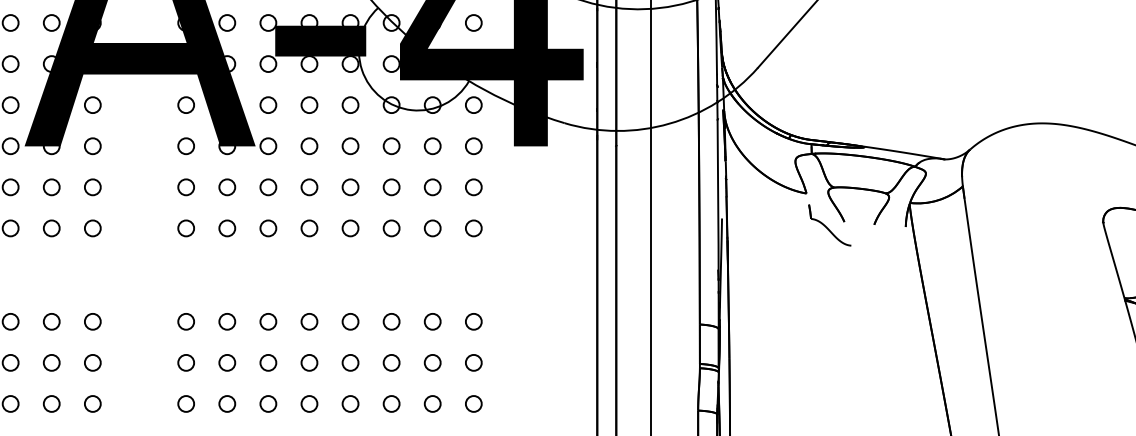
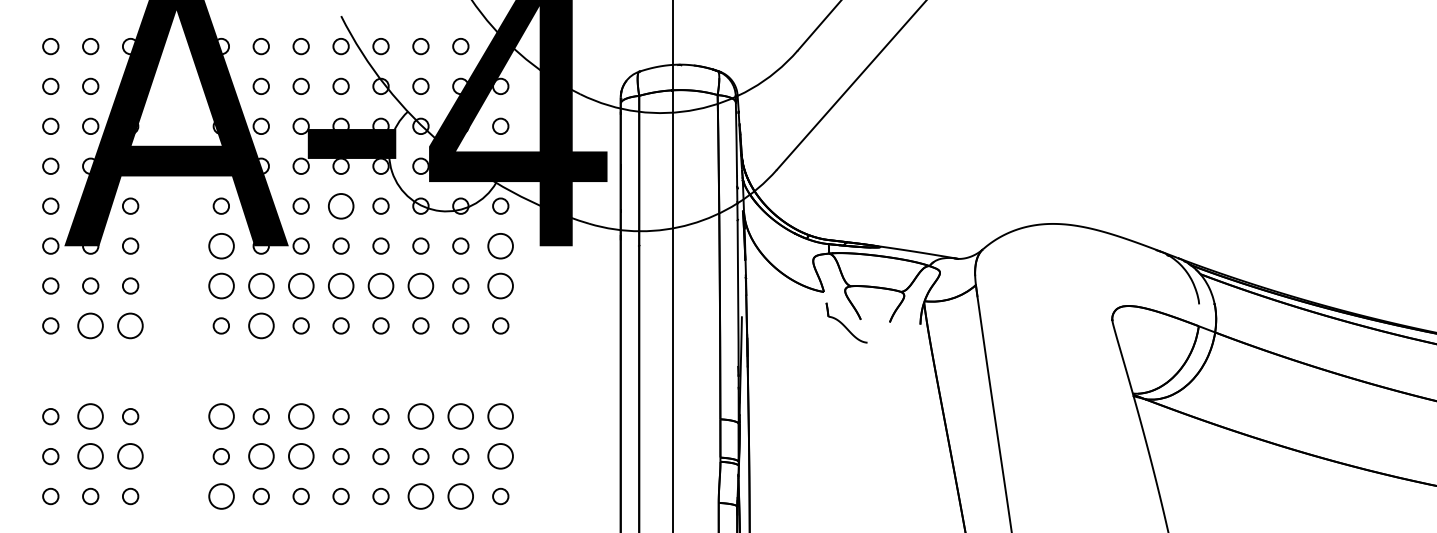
circle: (308, 104) -> (340, 205), size x1.6
circle: (185, 145) -> (220, 245), size x1.6
circle: (473, 145) -> (500, 245), size x1.6
circle: (185, 186) -> (220, 285), size x1.6
circle: (226, 186) -> (260, 285), size x1.6
circle: (267, 186) -> (300, 285), size x1.6
circle: (308, 186) -> (340, 285), size x1.6
circle: (350, 186) -> (380, 285), size x1.6
circle: (391, 186) -> (420, 285), size x1.6
circle: (473, 186) -> (500, 285), size x1.6
circle: (51, 227) -> (90, 325), size x1.6
circle: (92, 227) -> (130, 325), size x1.6
circle: (226, 227) -> (260, 325), size x1.6
circle: (51, 321) -> (90, 416), size x1.6
circle: (185, 321) -> (220, 416), size x1.6
circle: (267, 321) -> (300, 416), size x1.6
circle: (391, 321) -> (420, 416), size x1.6
circle: (432, 321) -> (460, 416), size x1.6
circle: (473, 321) -> (500, 416), size x1.6
circle: (51, 362) -> (90, 456), size x1.6
circle: (92, 362) -> (130, 456), size x1.6
circle: (226, 362) -> (260, 456), size x1.6
circle: (267, 362) -> (300, 456), size x1.6
circle: (473, 362) -> (500, 456), size x1.6
circle: (185, 403) -> (220, 496), size x1.6
circle: (391, 403) -> (420, 496), size x1.6
circle: (432, 403) -> (460, 496), size x1.6

